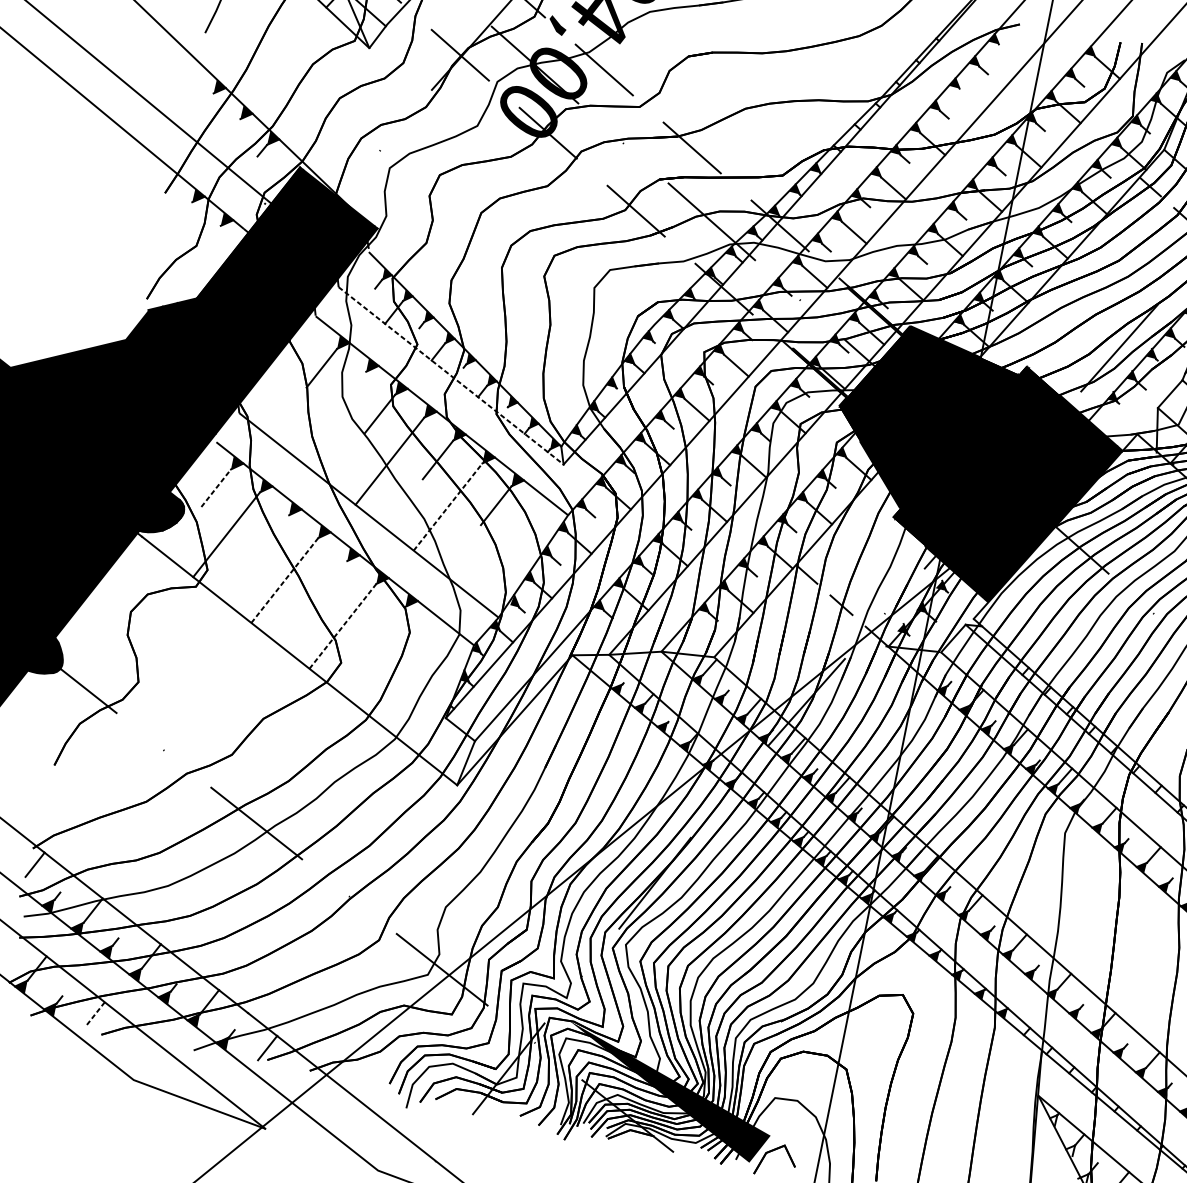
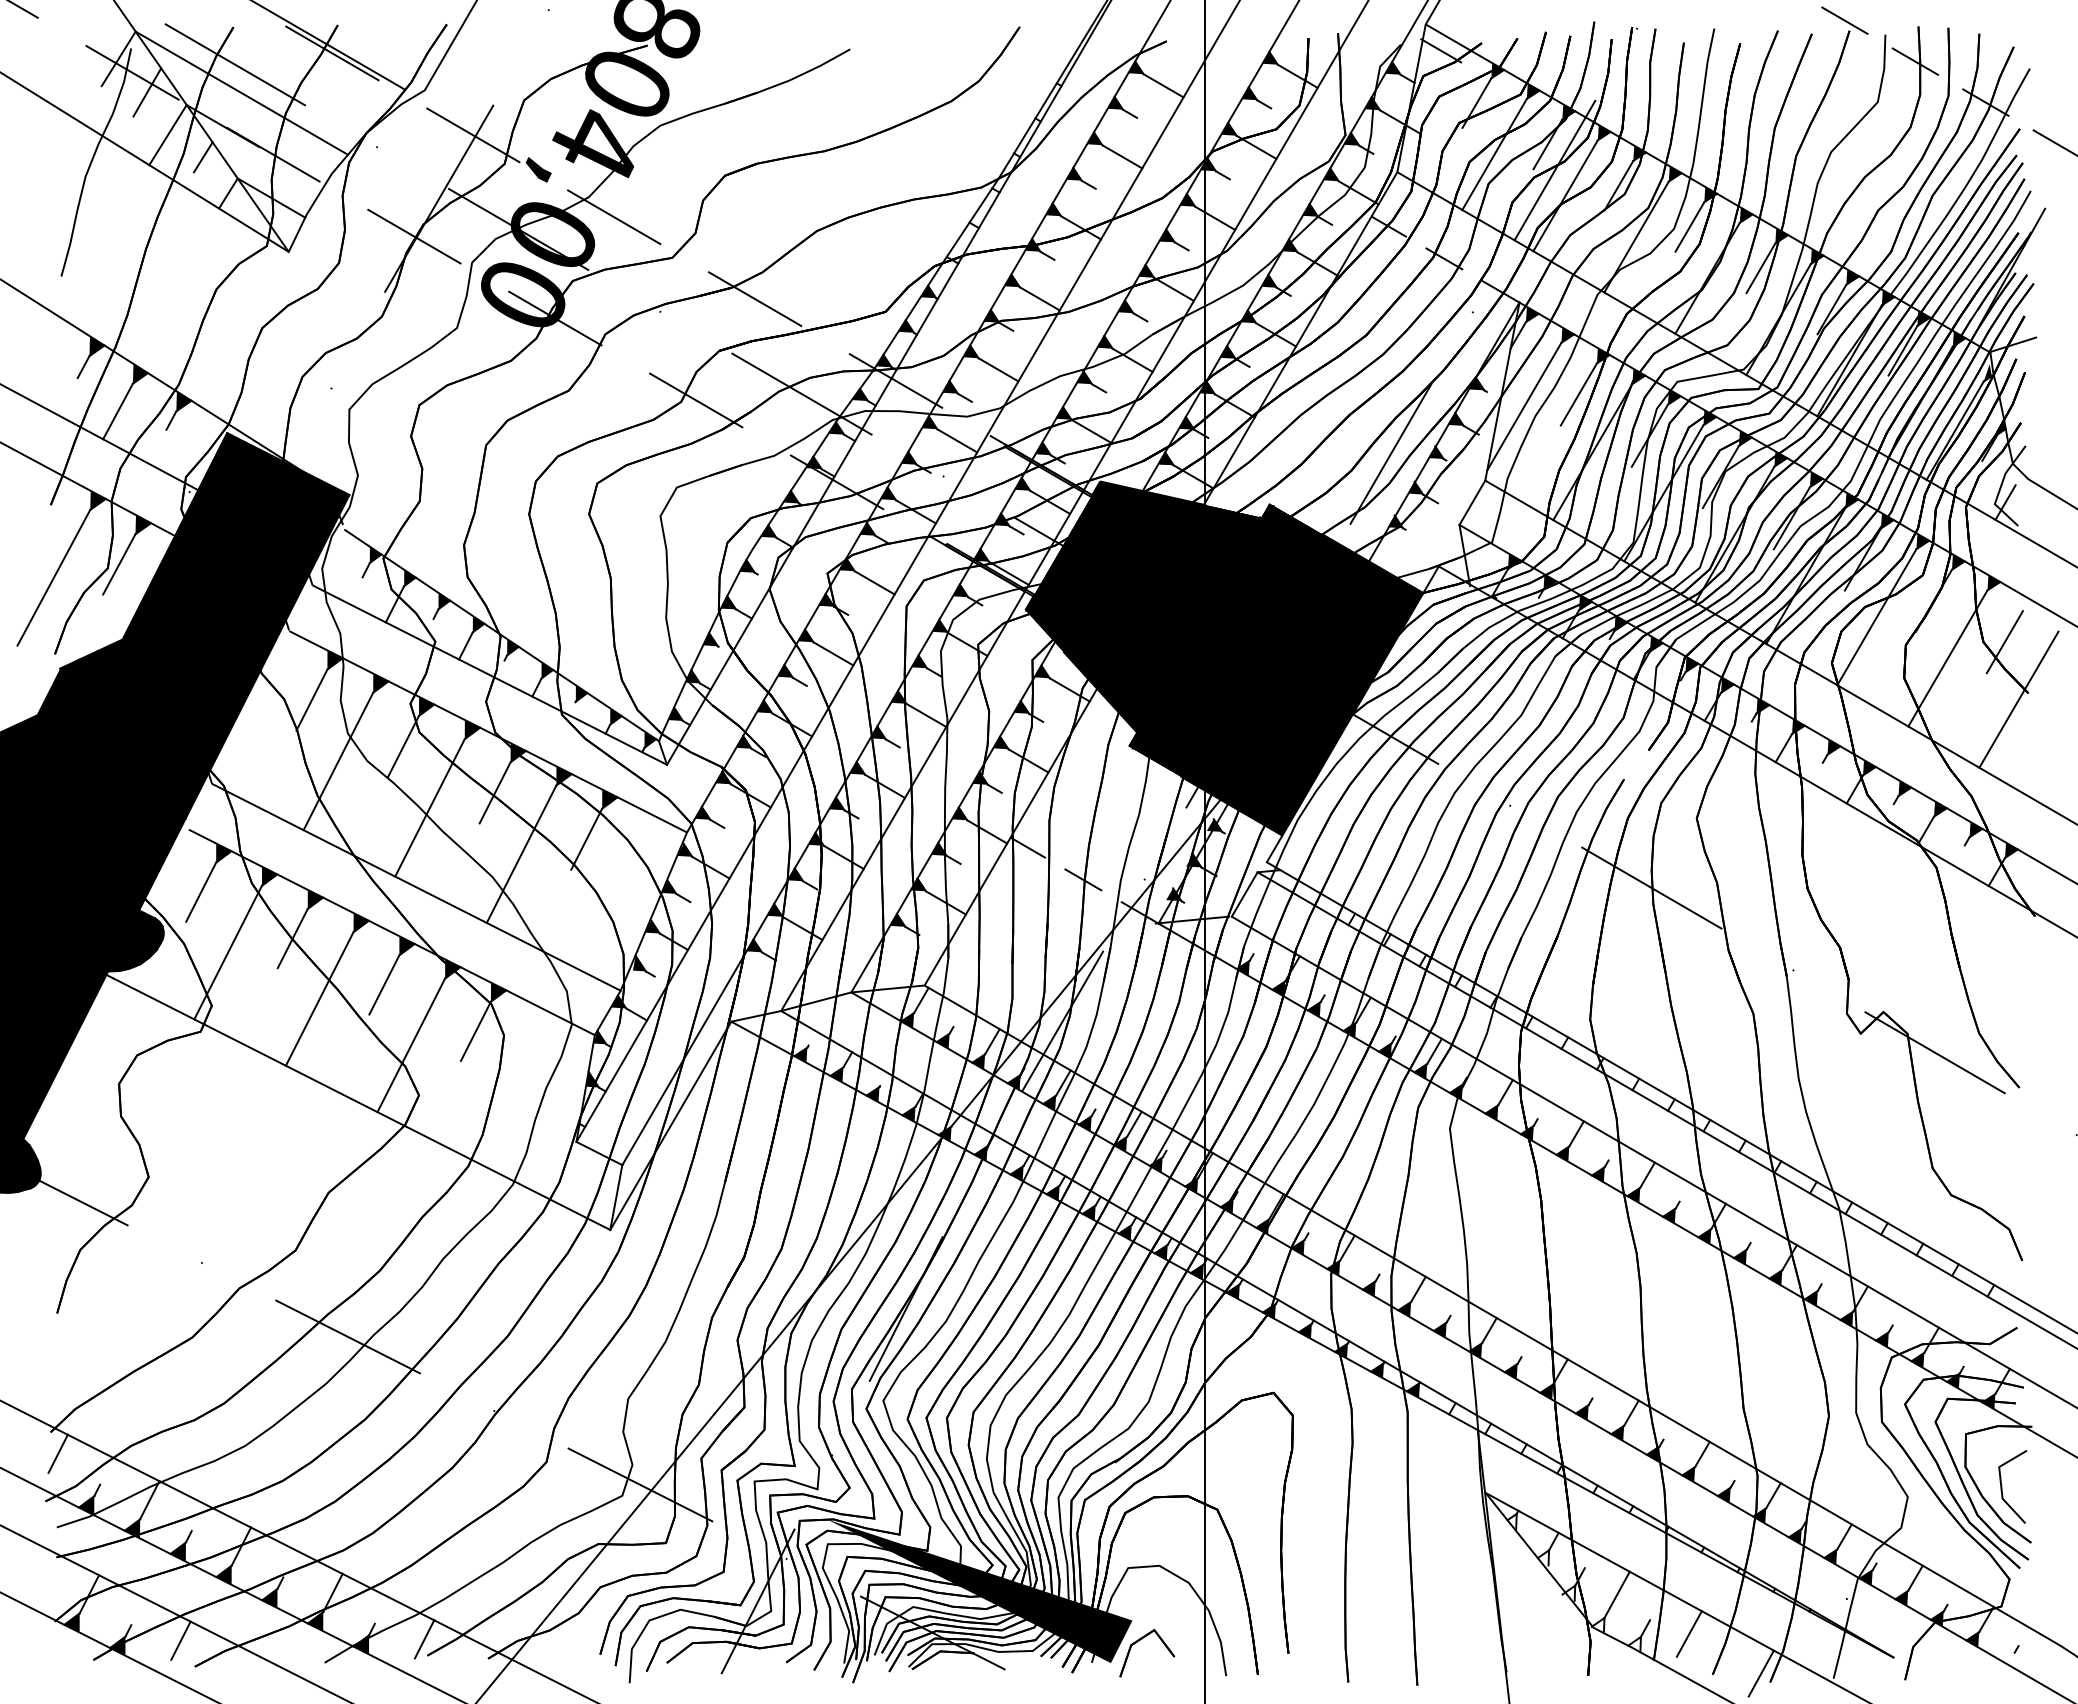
line: (1011, 55) -> (1163, 85), added
line: (972, 99) -> (1122, 156), added
line: (207, 100) -> (83, 367), added
line: (225, 136) -> (117, 411), added
line: (156, 244) -> (53, 577), added
line: (205, 244) -> (119, 564), added
line: (450, 376) -> (489, 675), dashed -> solid
line: (331, 415) -> (338, 761), added
line: (216, 487) -> (201, 891), dashed -> solid
line: (448, 506) -> (521, 853), dashed -> solid
line: (274, 533) -> (292, 938), added
line: (332, 579) -> (384, 984), added
line: (284, 580) -> (319, 998), dashed -> solid
line: (390, 625) -> (475, 1030), added
line: (343, 626) -> (411, 1045), dashed -> solid
line: (94, 1014) -> (180, 1641), dashed -> solid

